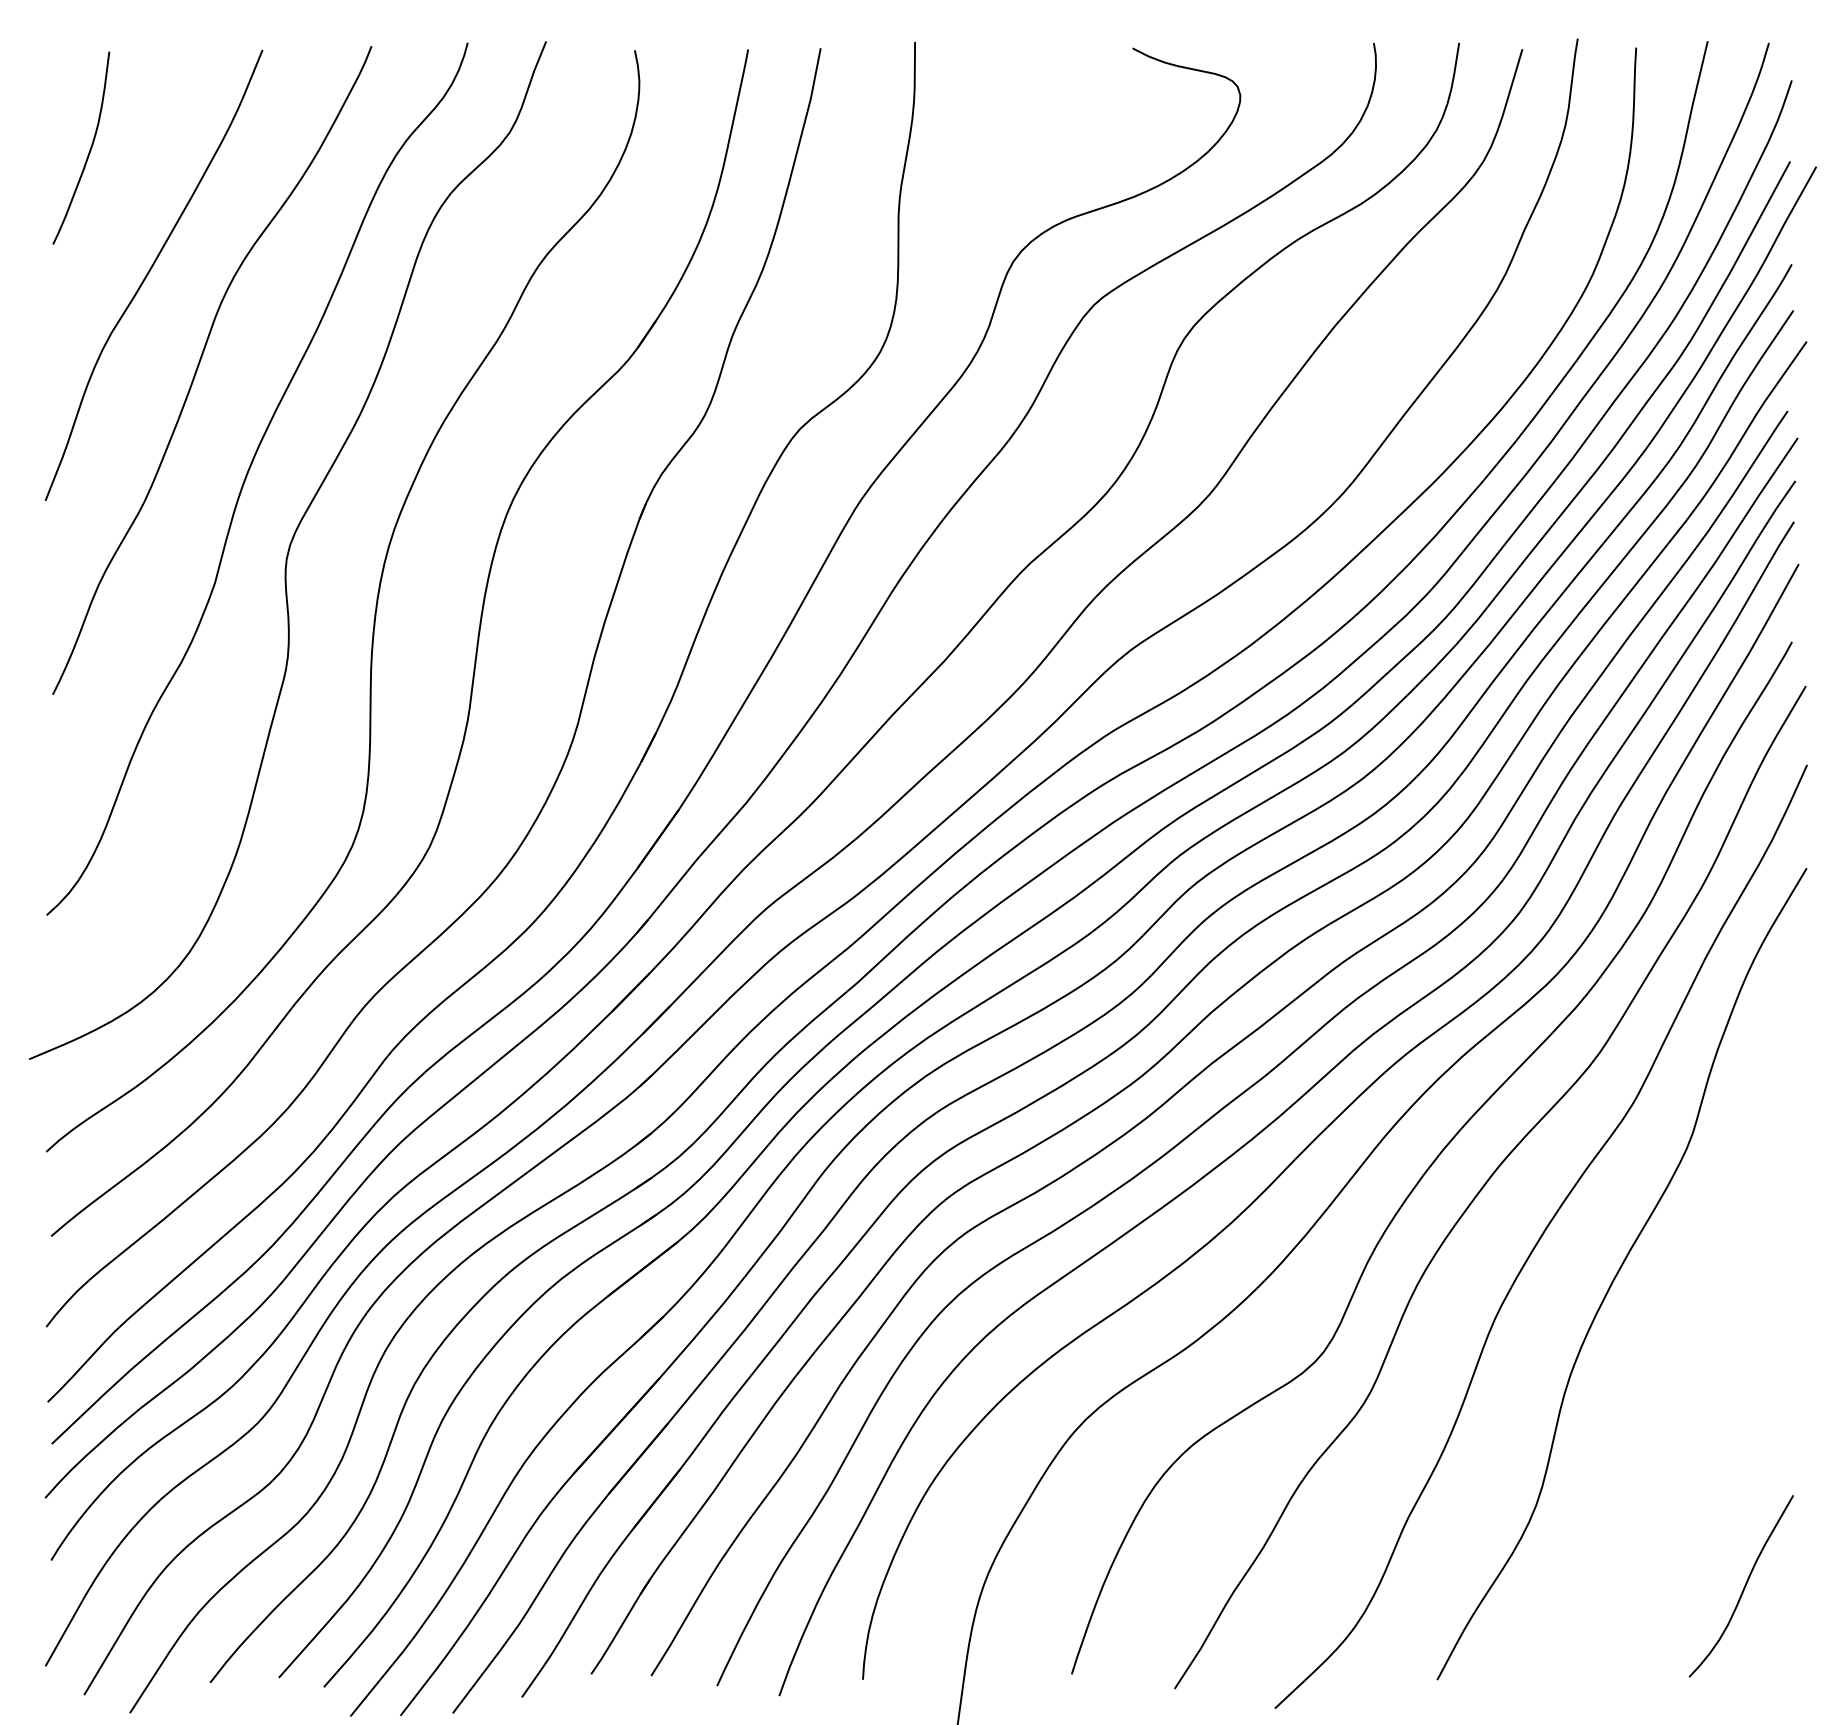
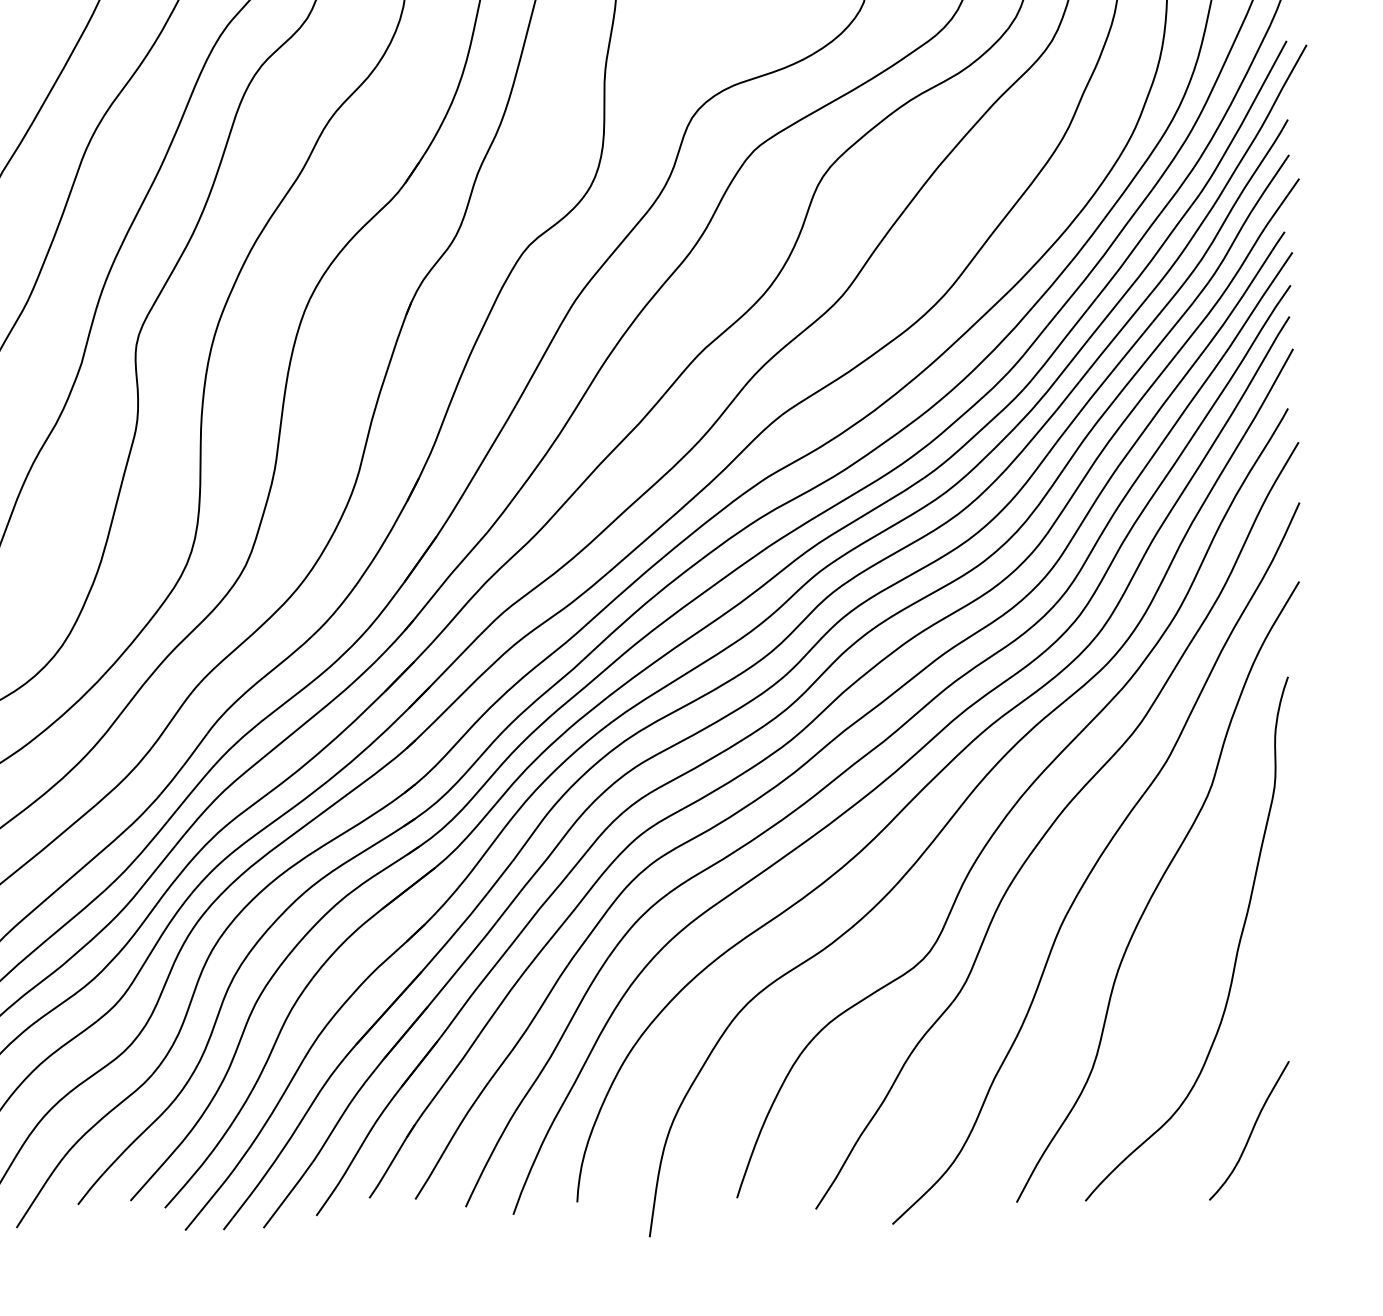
curve: (1725, 1348) -> (1237, 948), added

